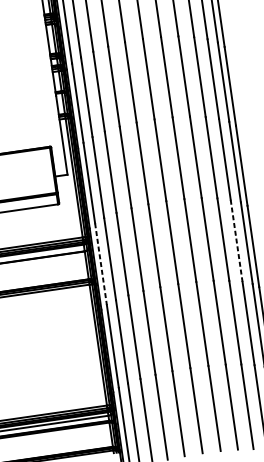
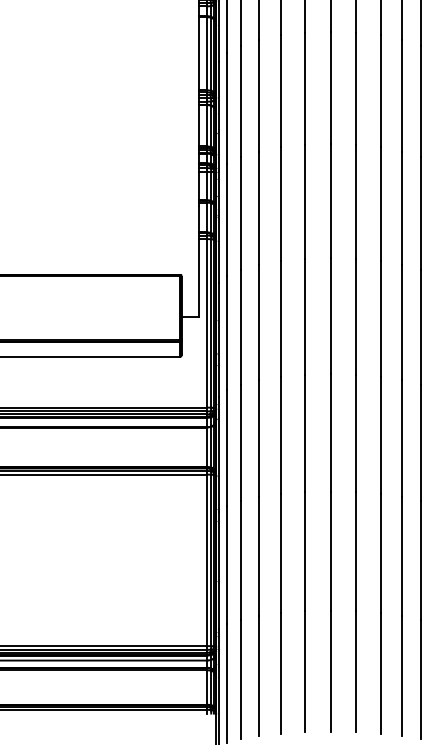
line: (236, 241) -> (420, 443), dashed -> solid
line: (101, 264) -> (227, 448), dashed -> solid

